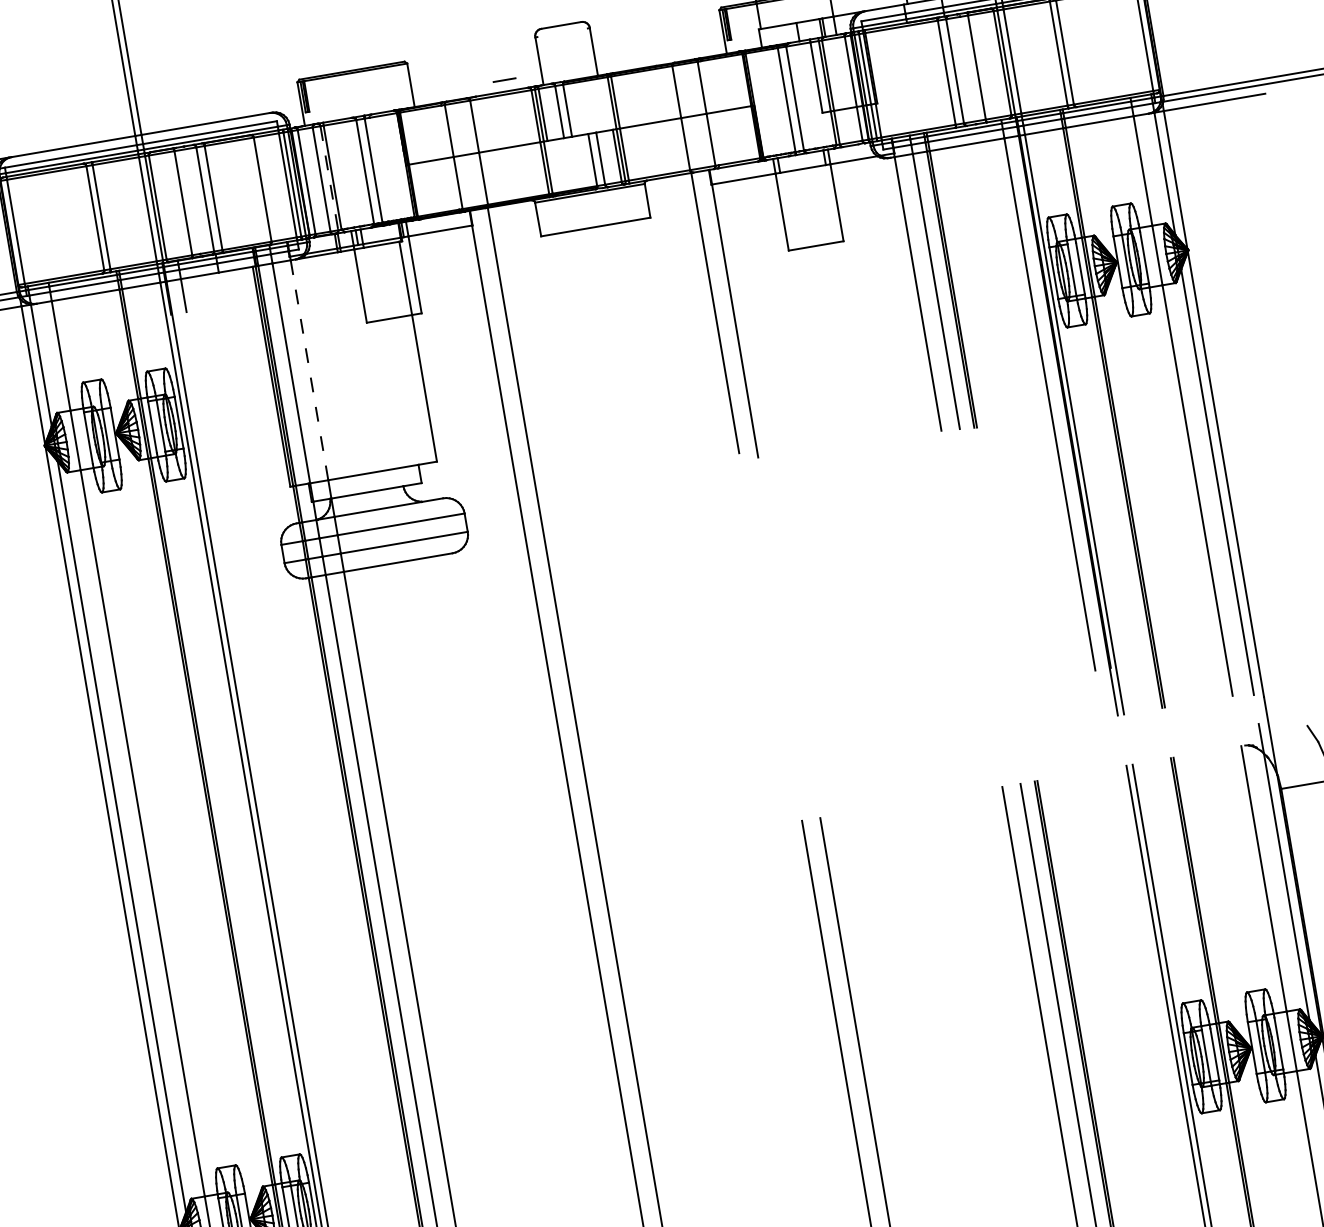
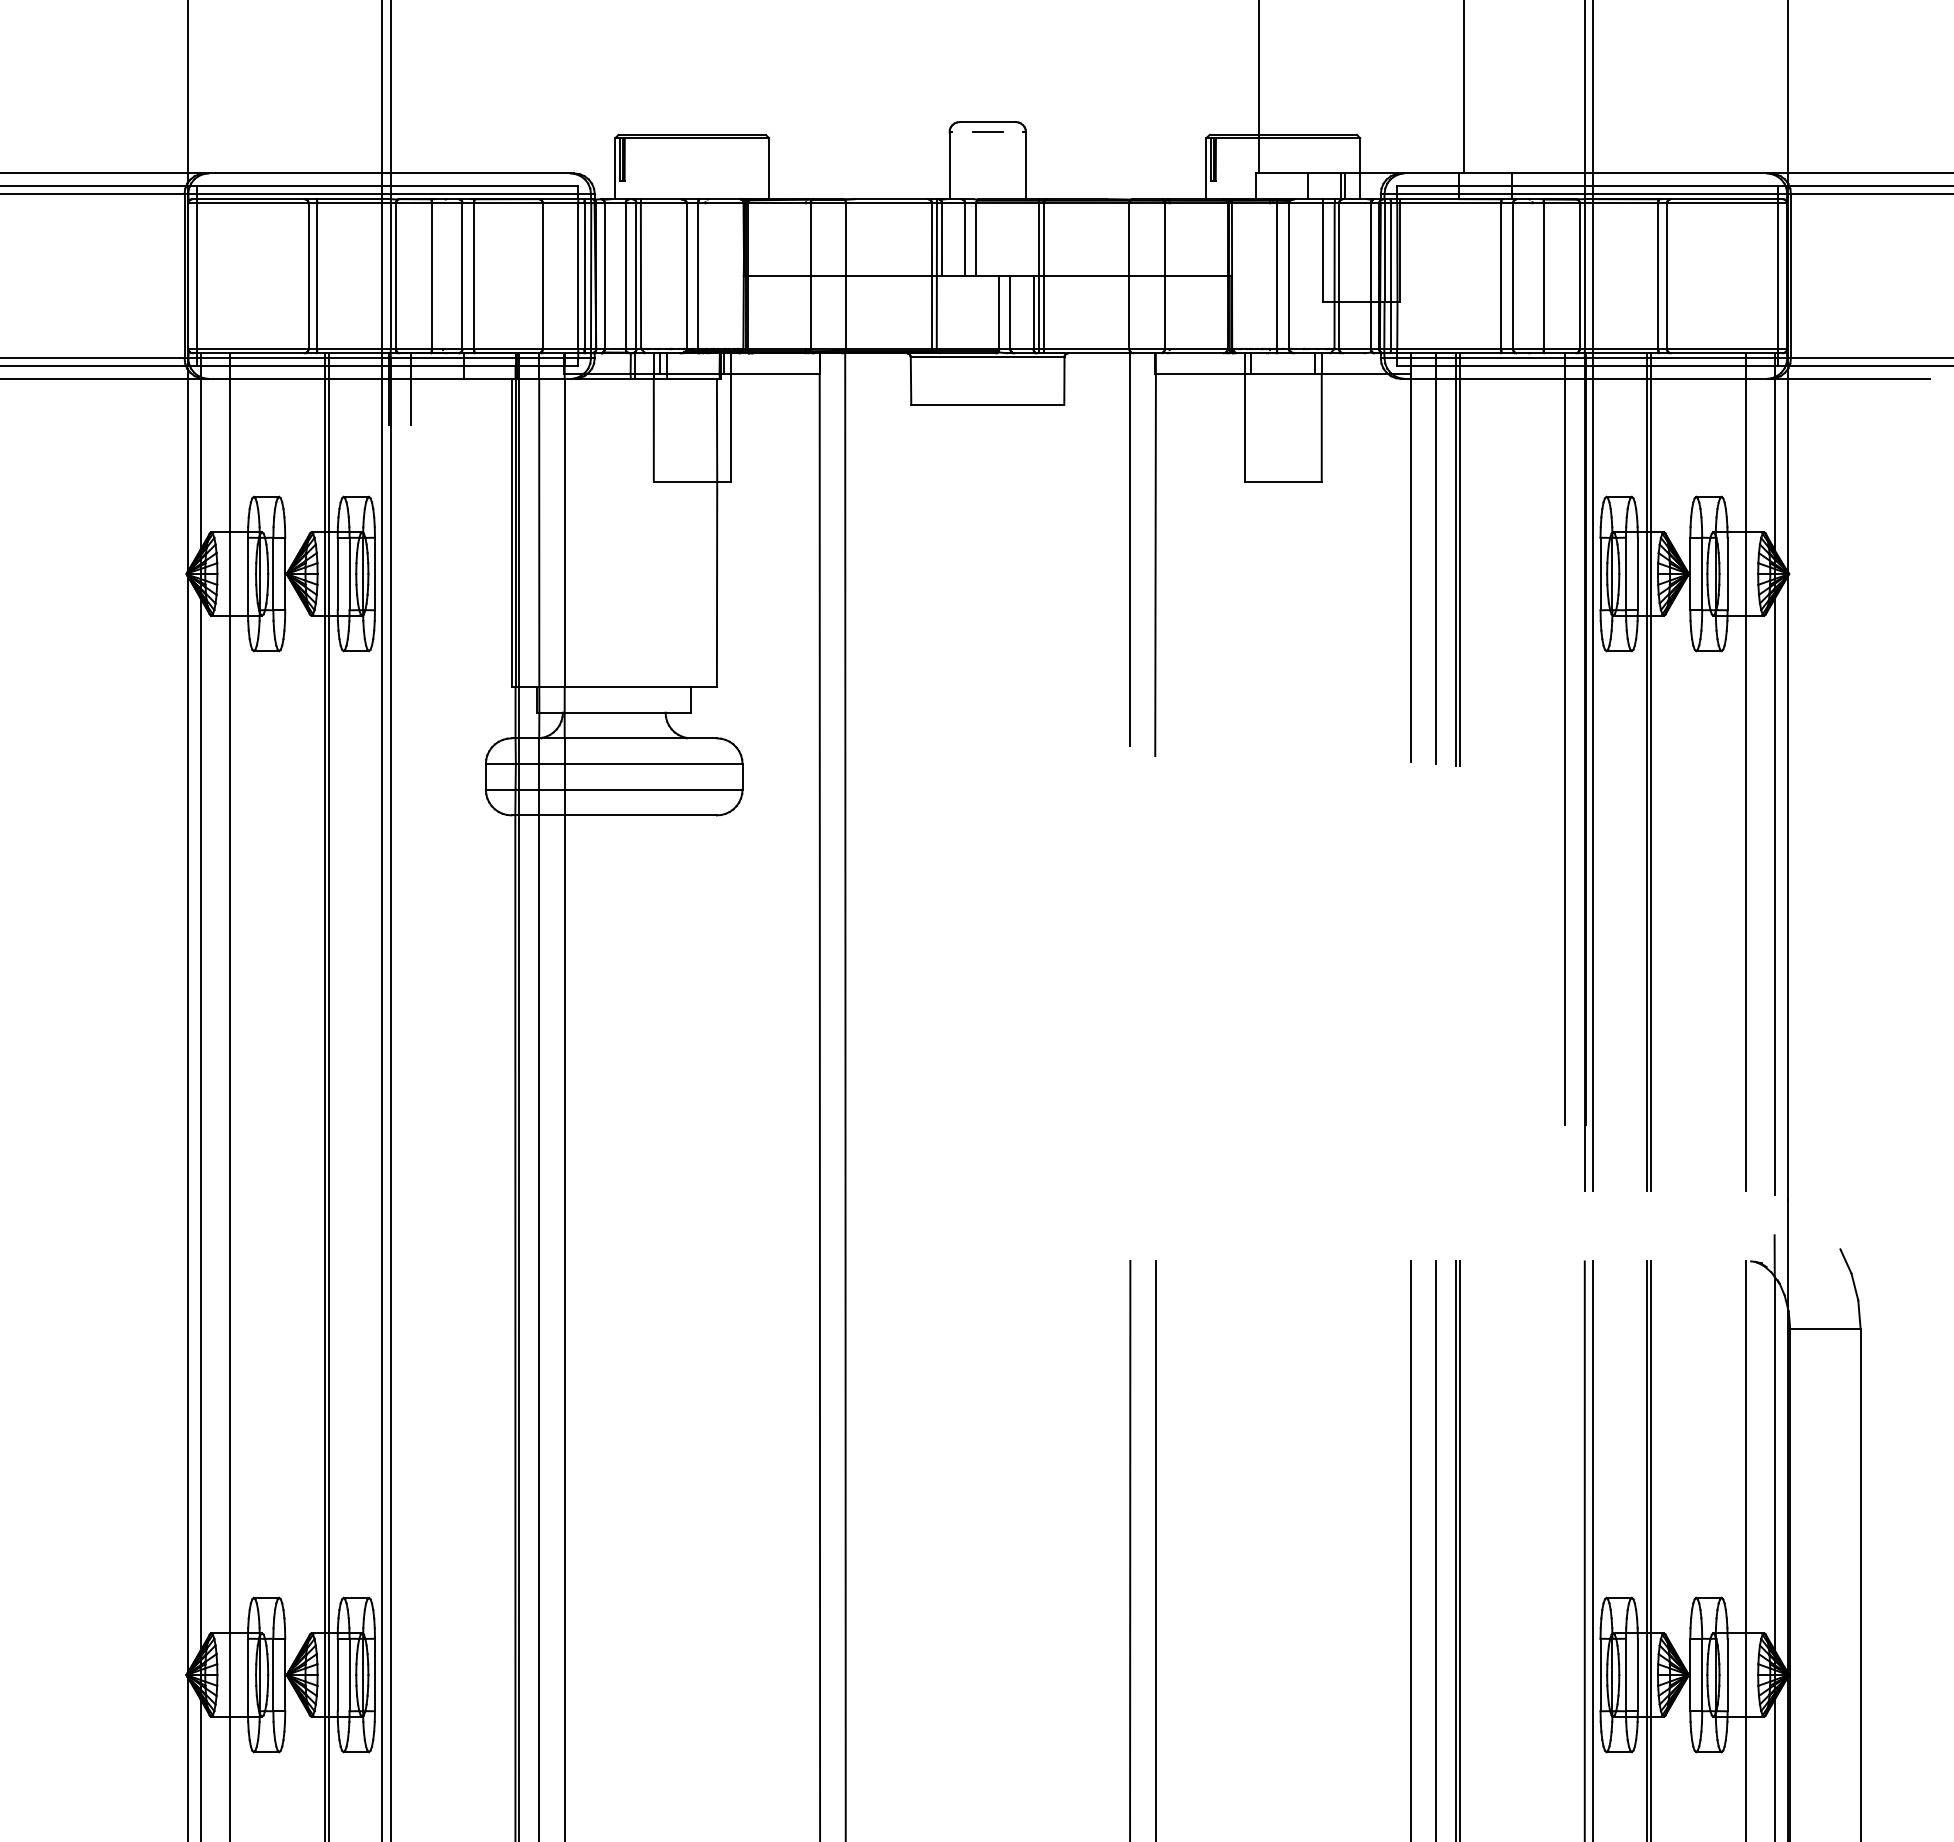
line: (504, 79) -> (987, 131), moved
line: (329, 178) -> (636, 276), dashed -> solid
line: (309, 370) -> (564, 533), dashed -> solid

